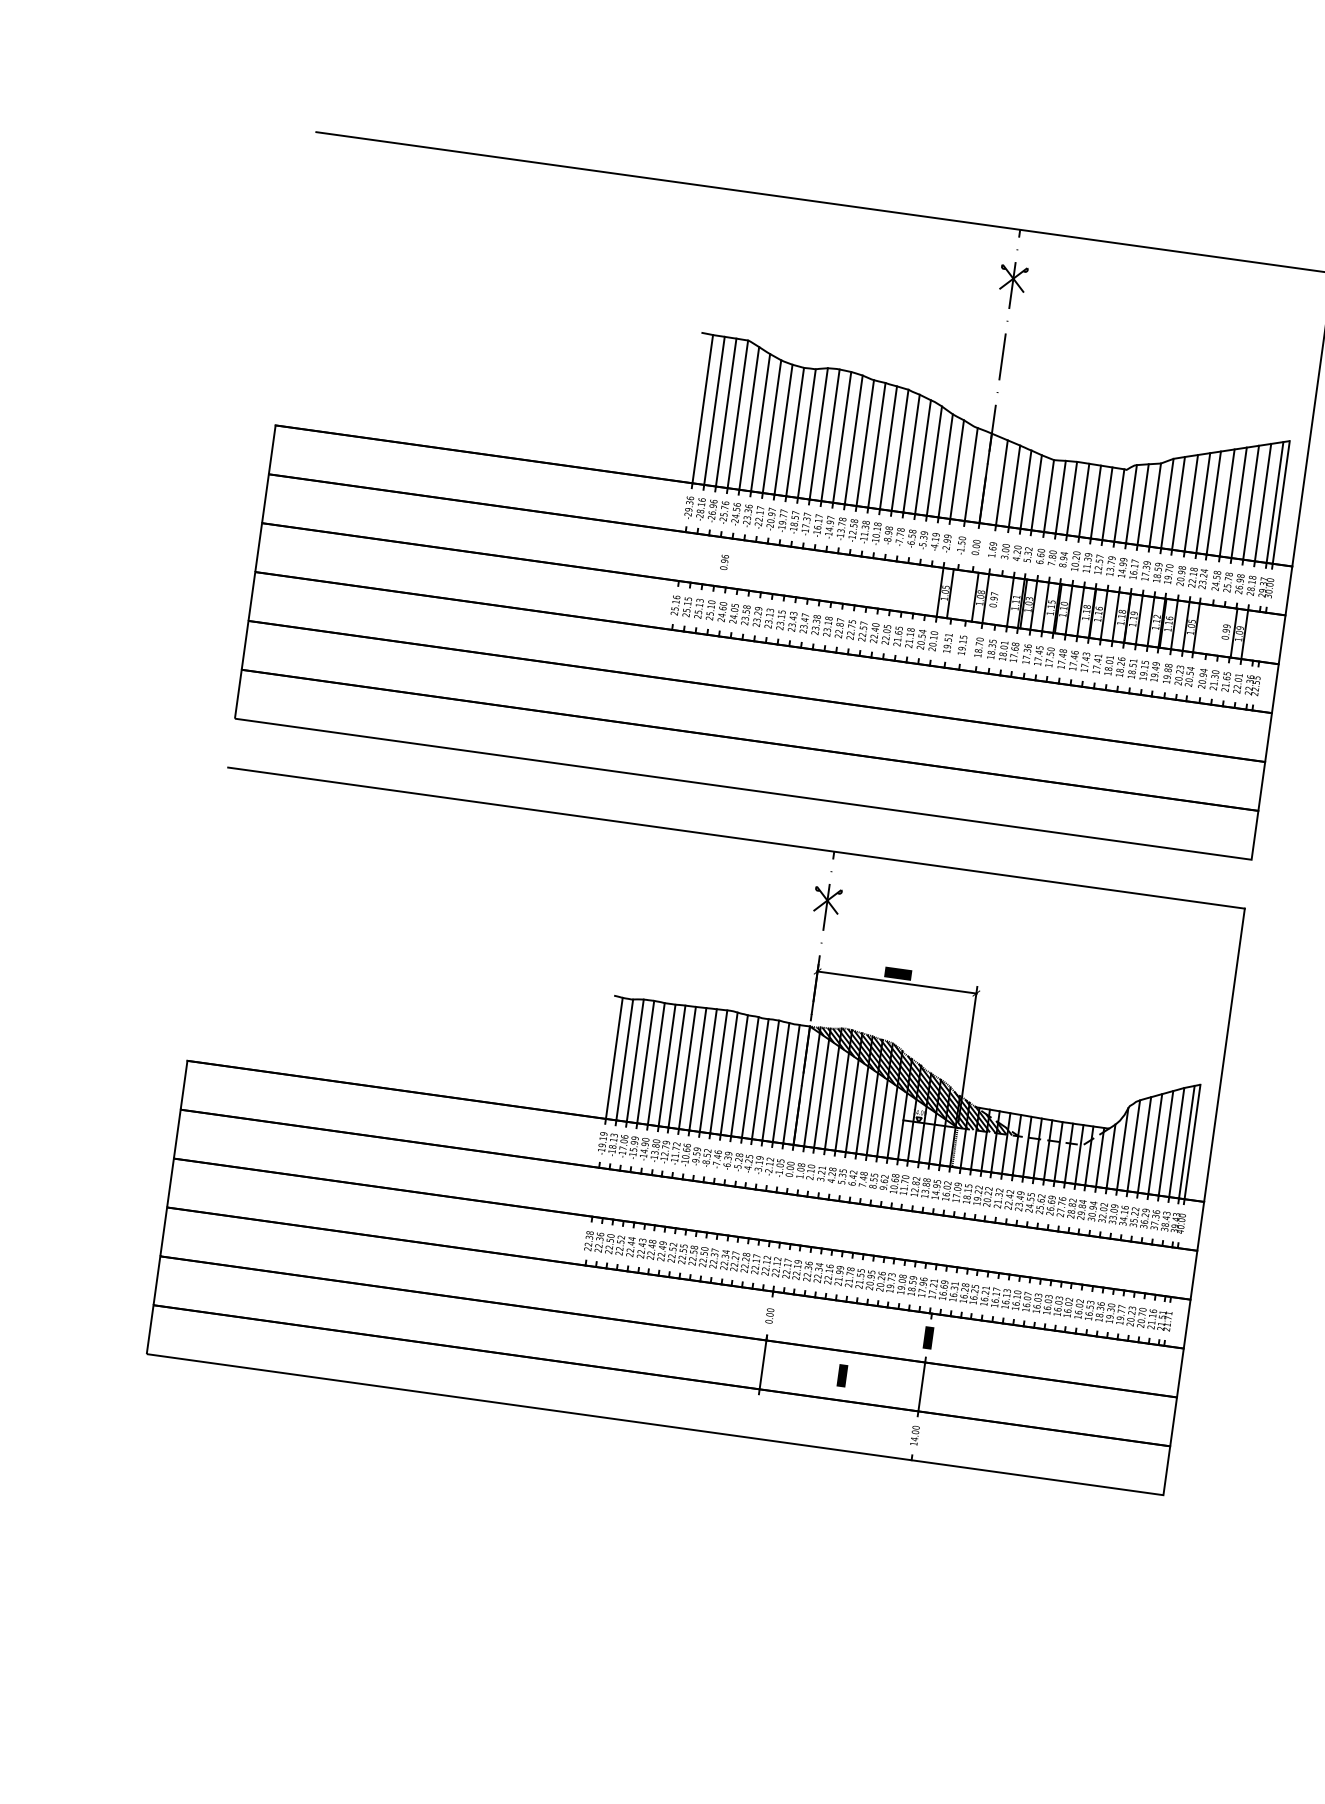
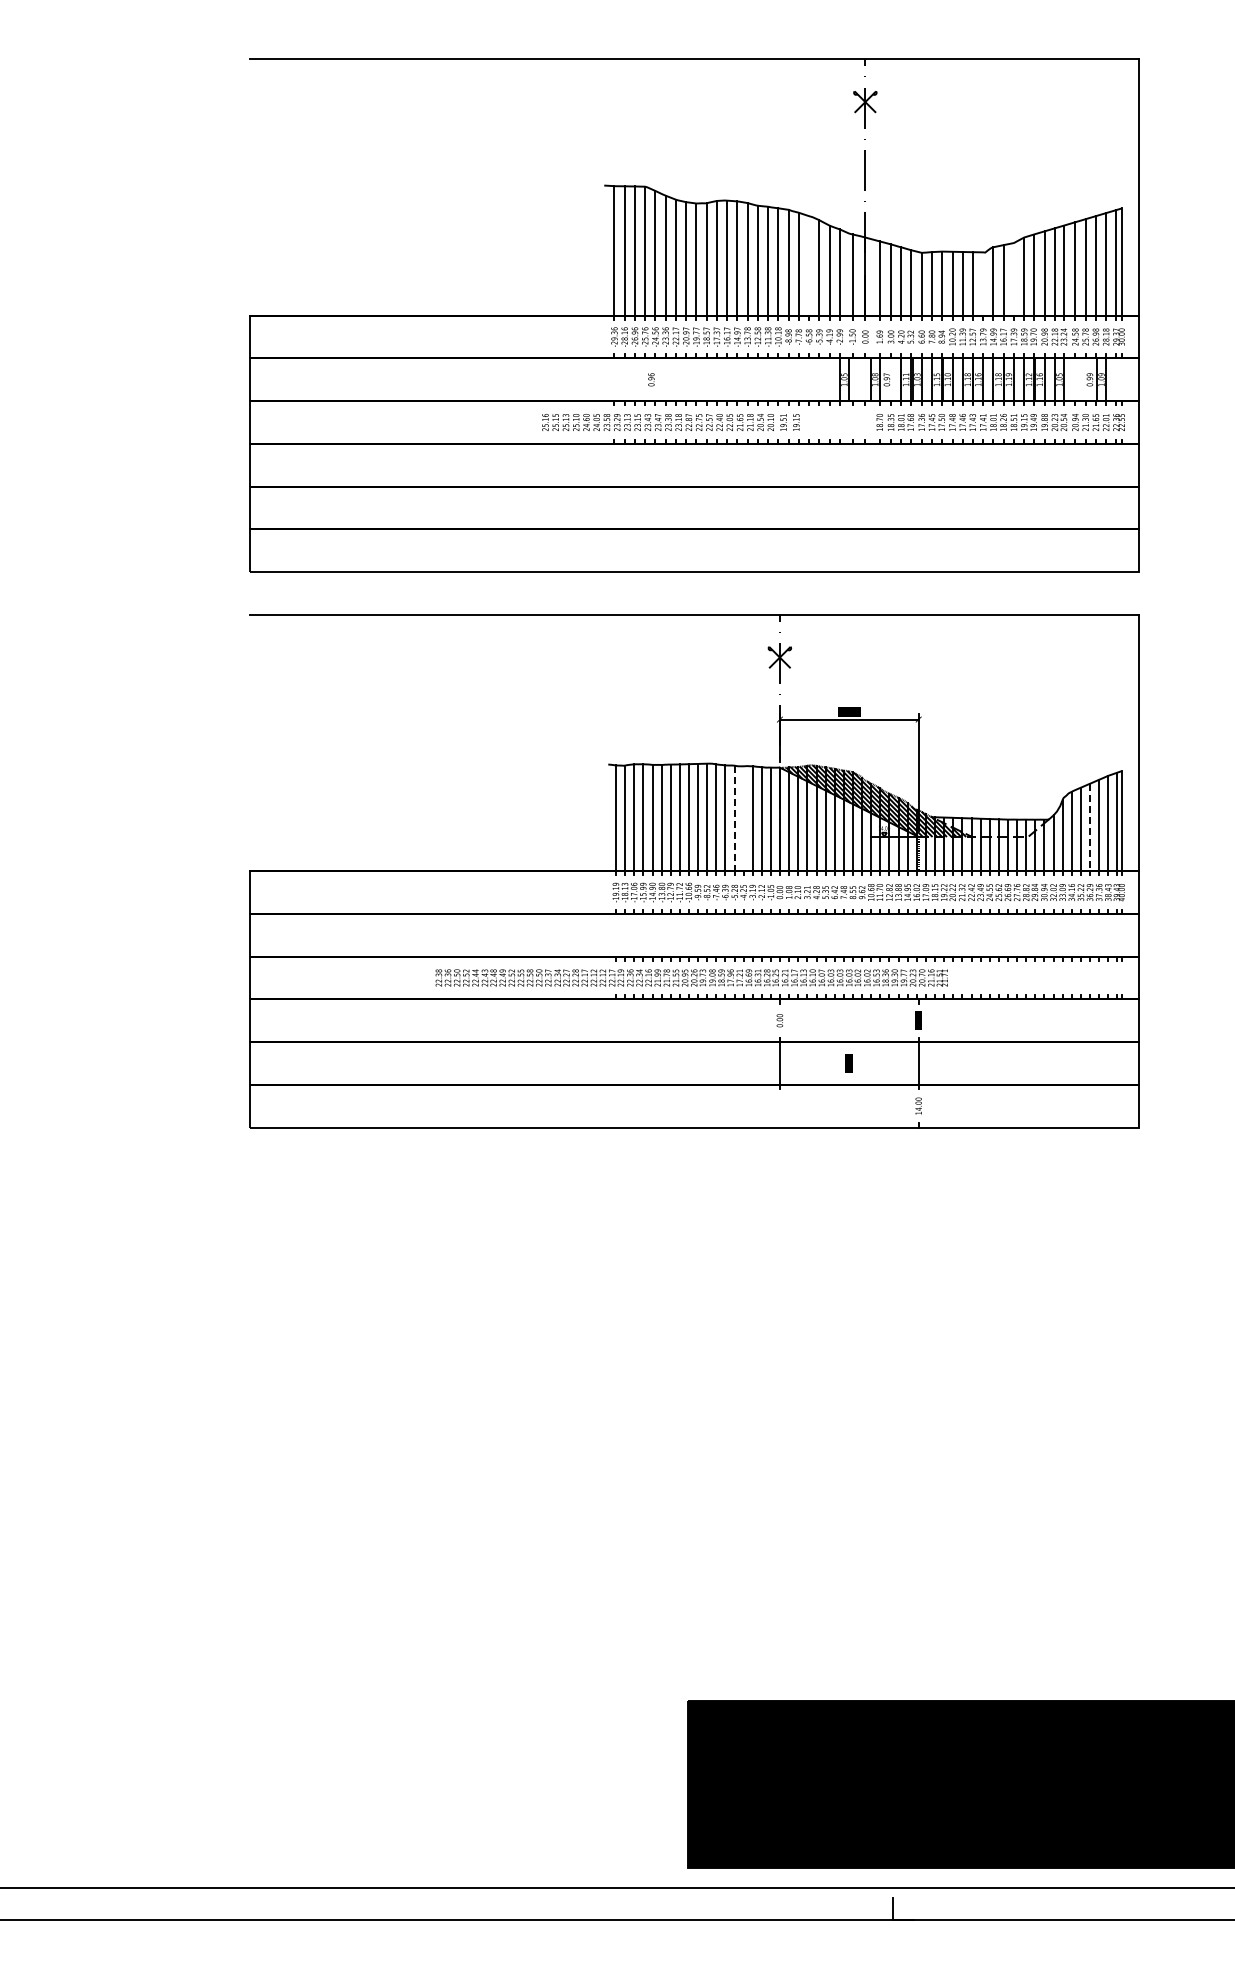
line: (923, 456) -> (809, 265), removed
line: (1119, 504) -> (983, 283), removed
line: (1154, 505) -> (1013, 279), removed
text: (818, 625) -> (670, 422), moved
line: (749, 1077) -> (734, 818), solid -> dashed
line: (760, 1078) -> (743, 818), removed
line: (1155, 1144) -> (1090, 827), solid -> dashed
text: (878, 1280) -> (691, 977), moved

